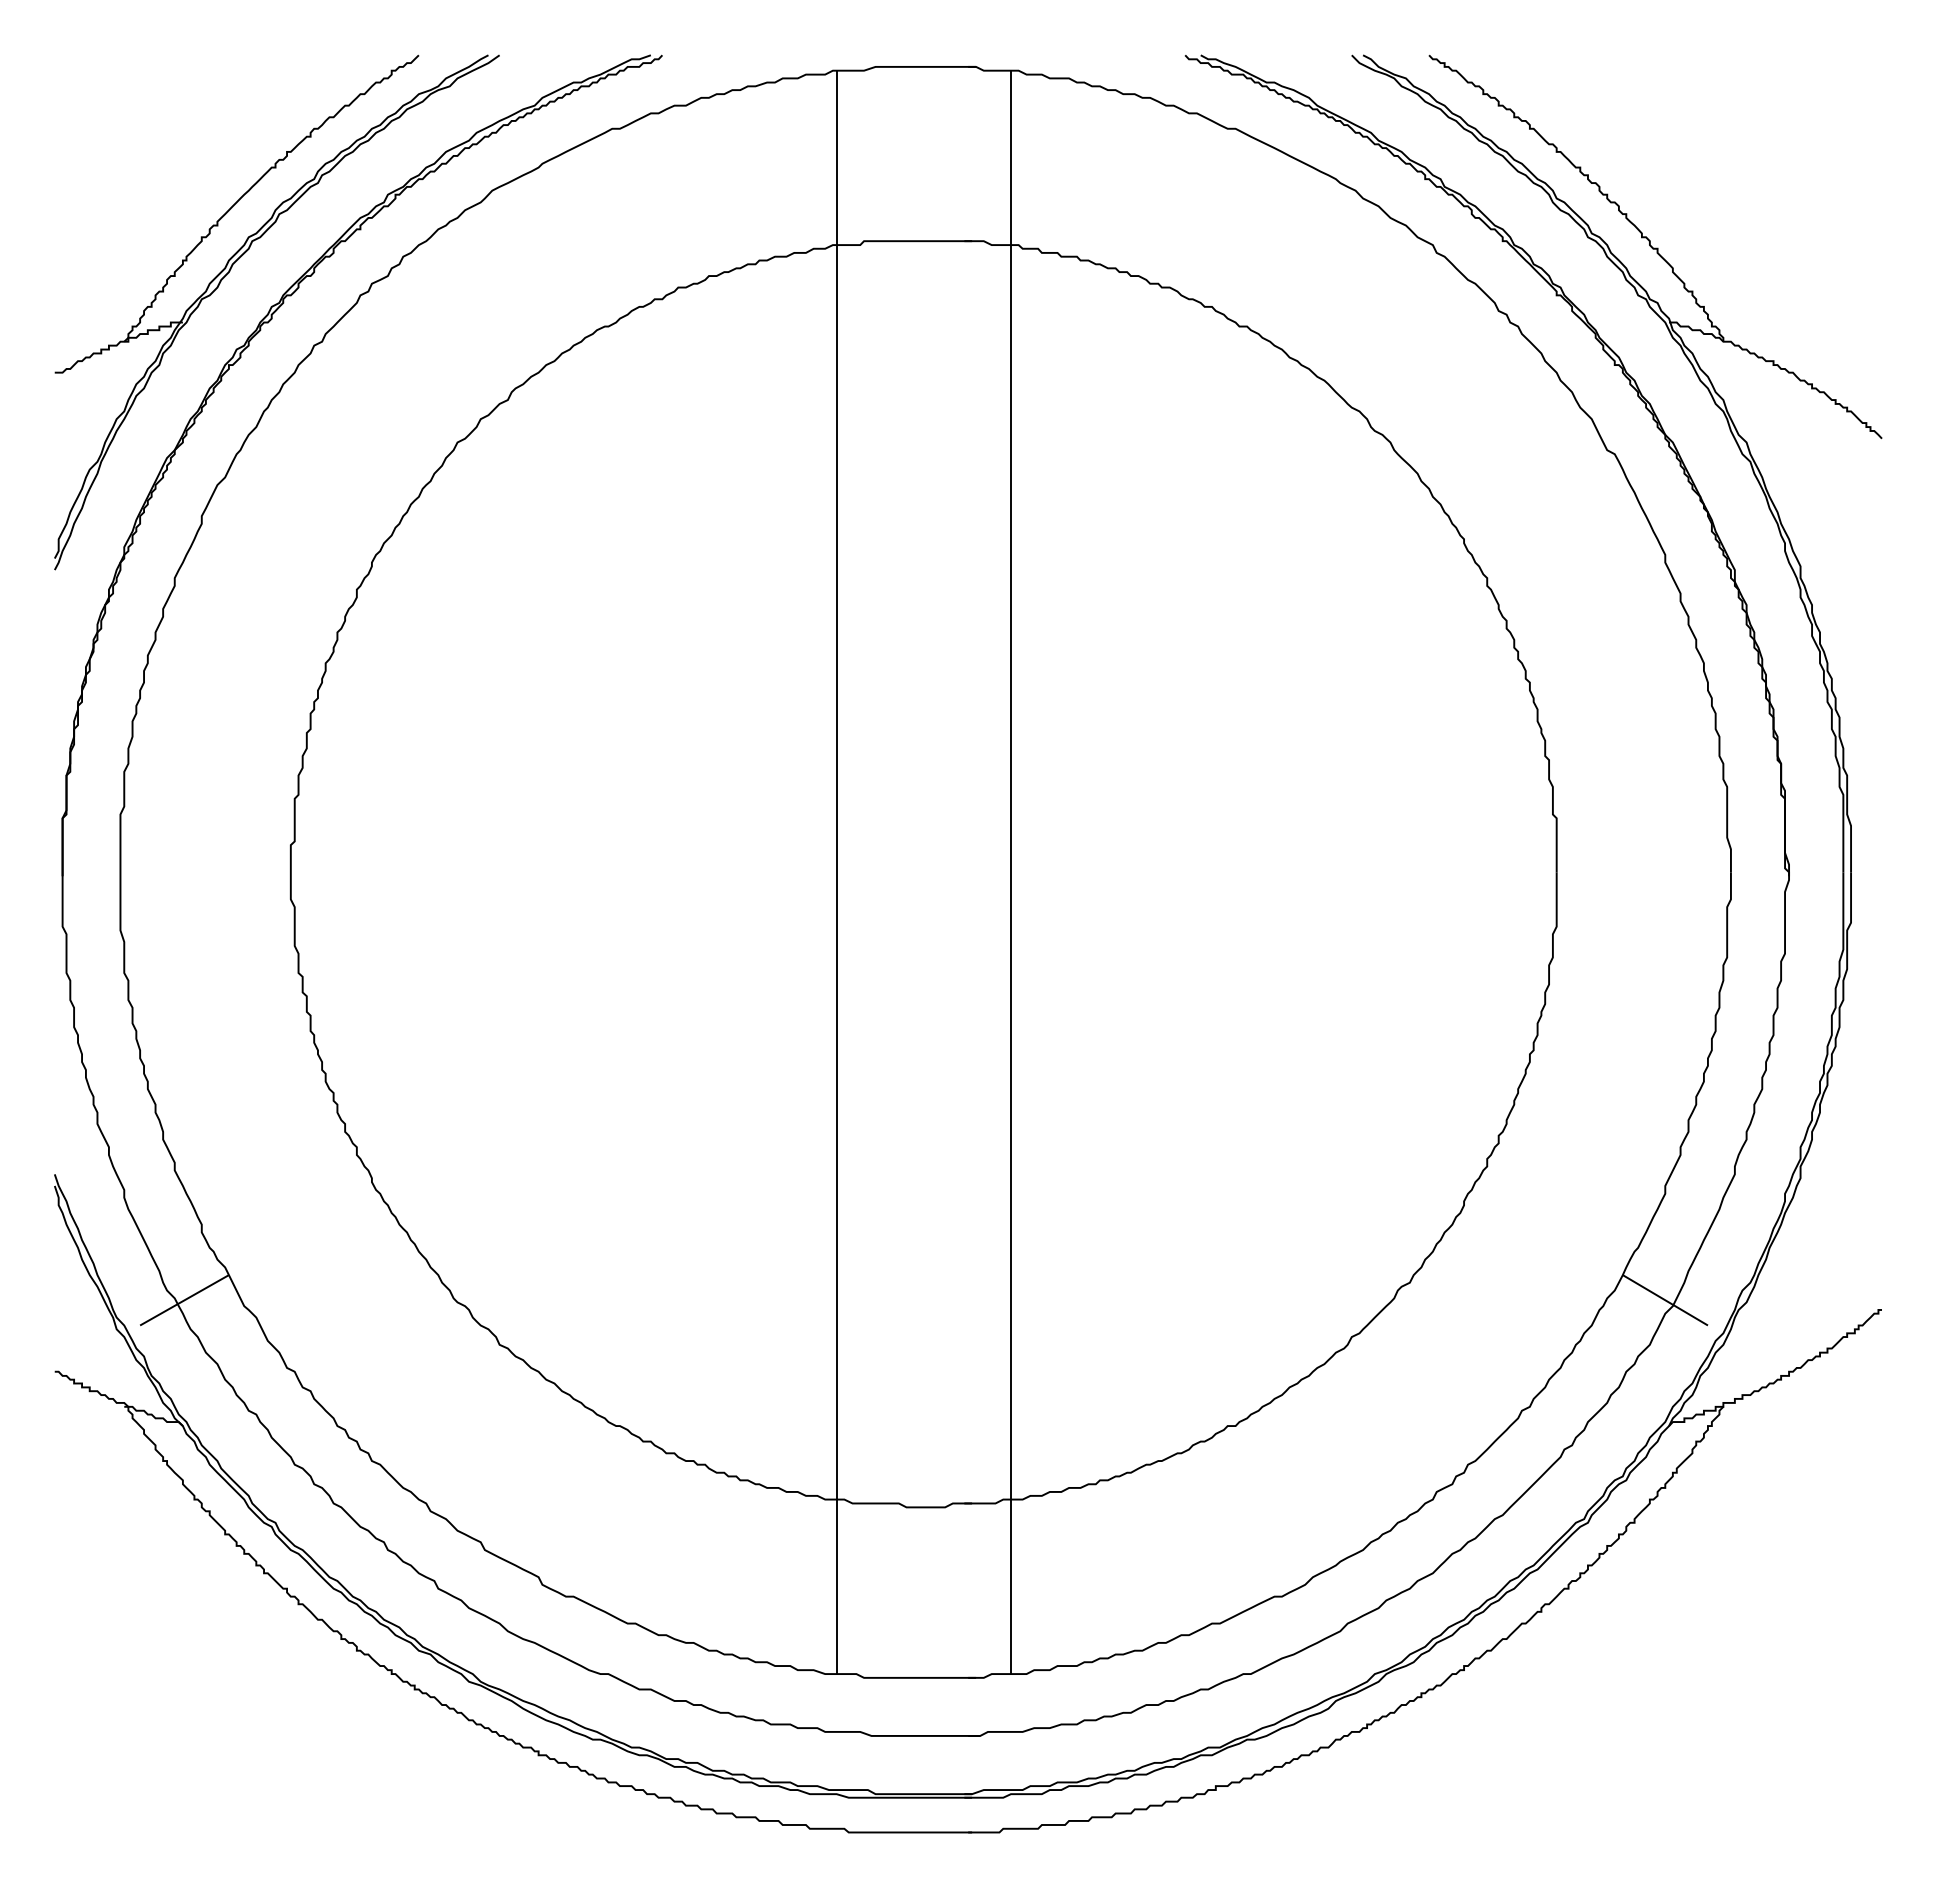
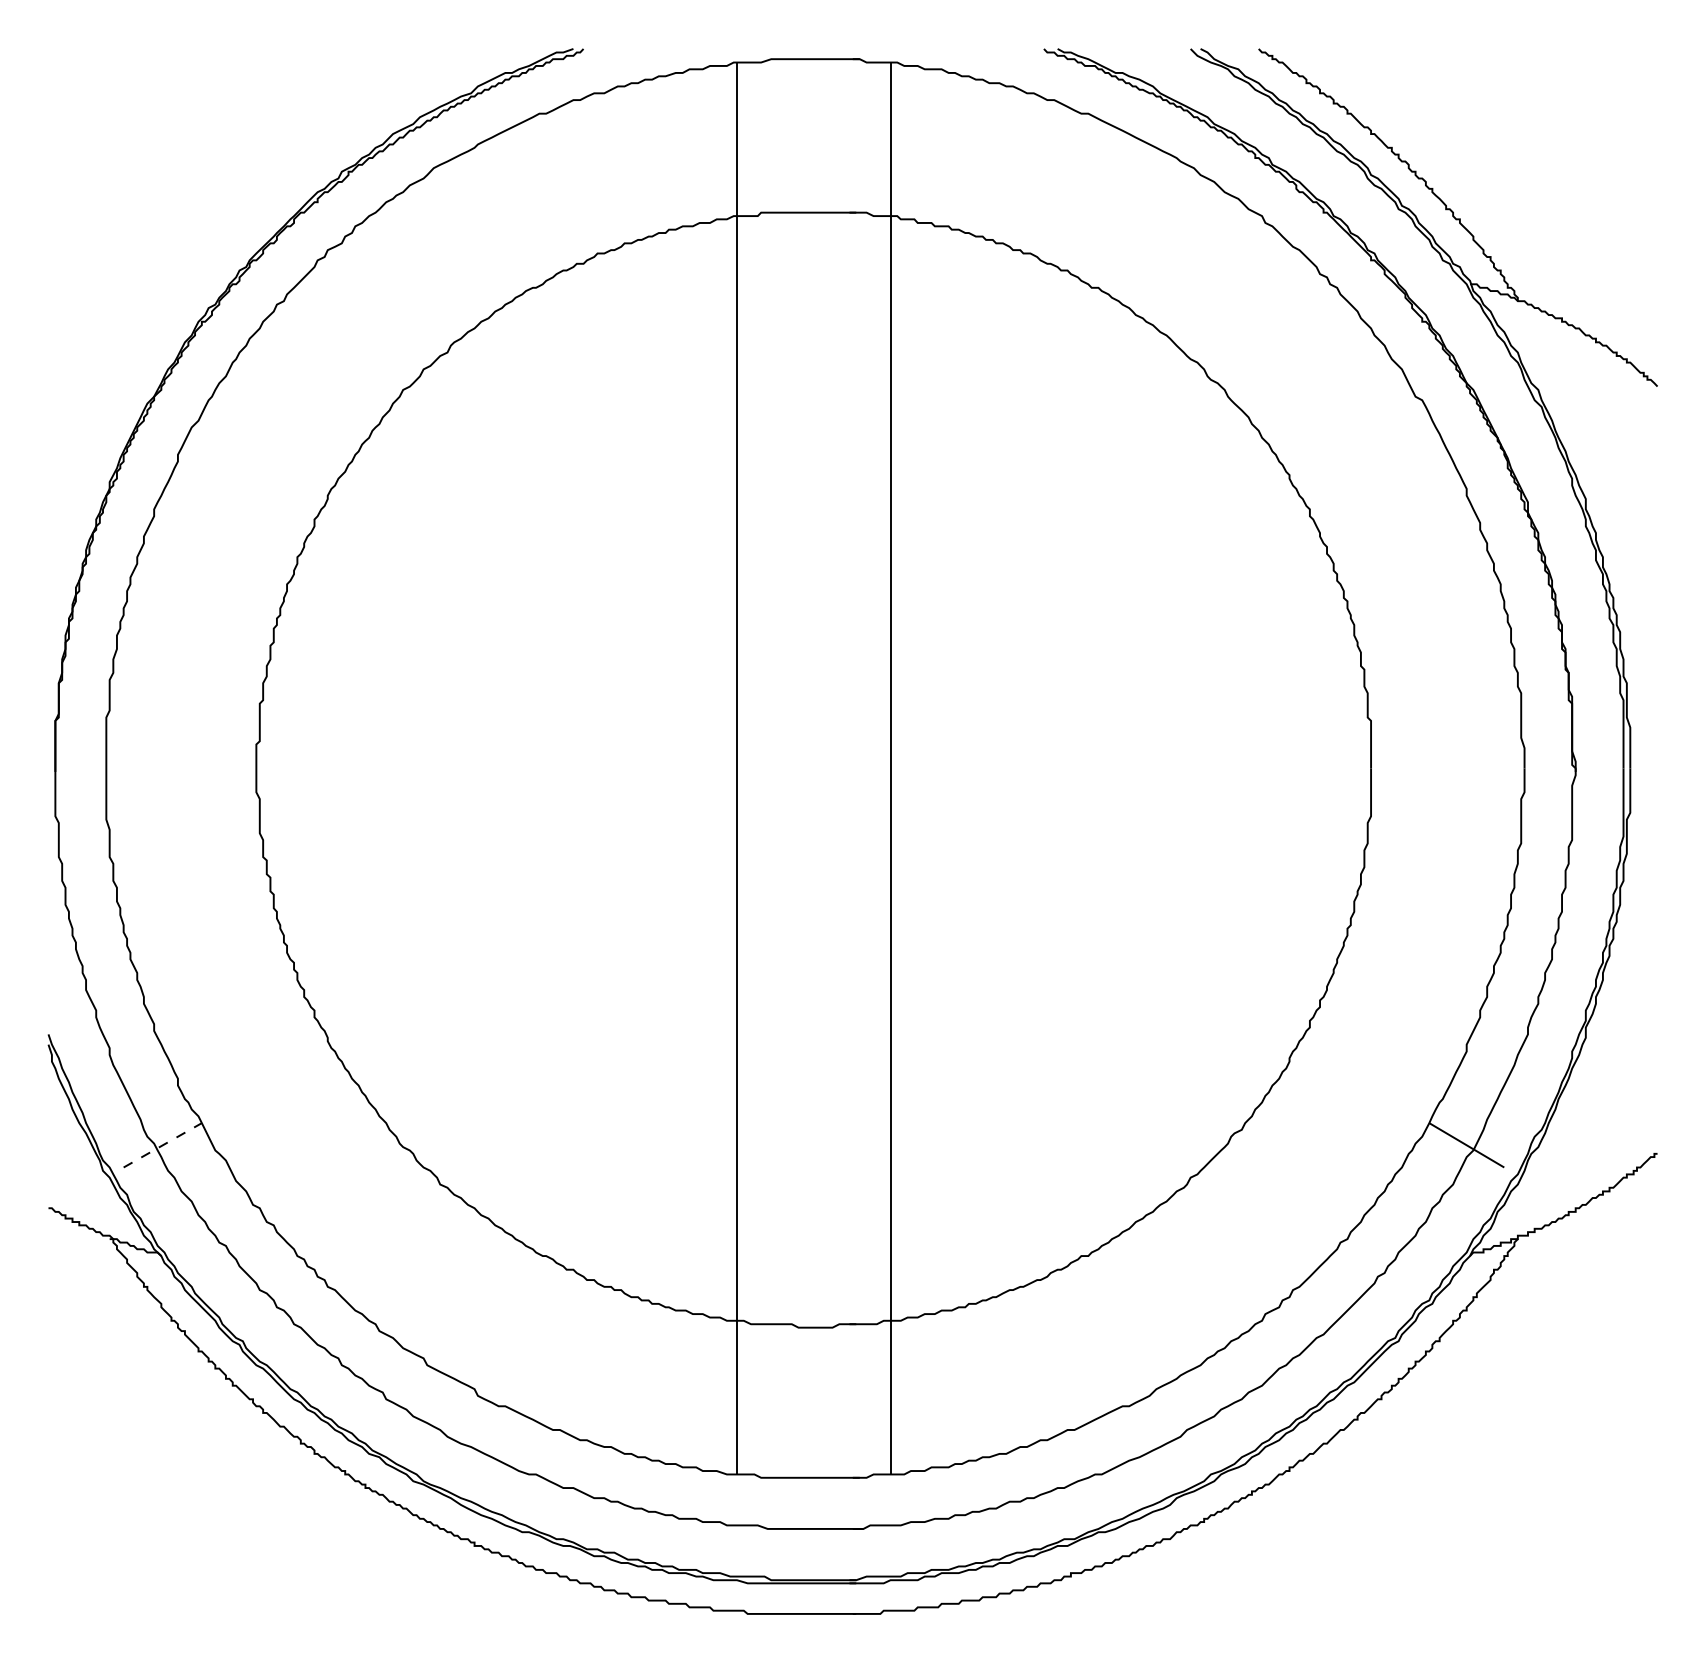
part: (230, 271) -> (203, 239), removed
line: (184, 1300) -> (162, 1145), solid -> dashed

